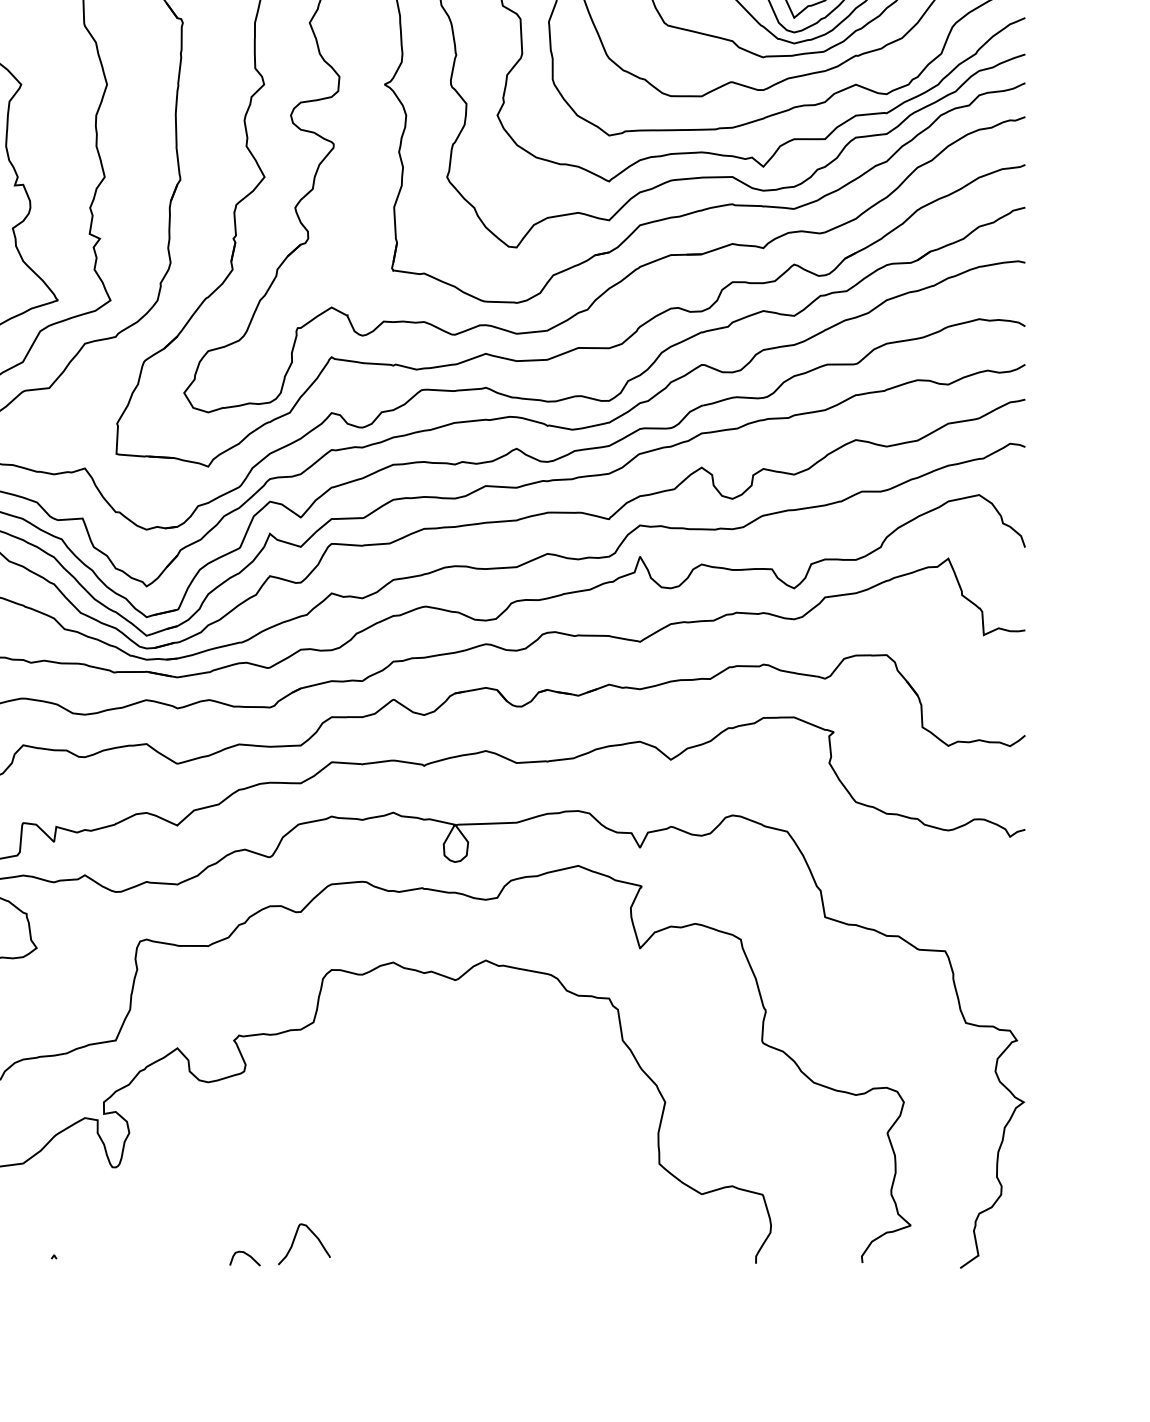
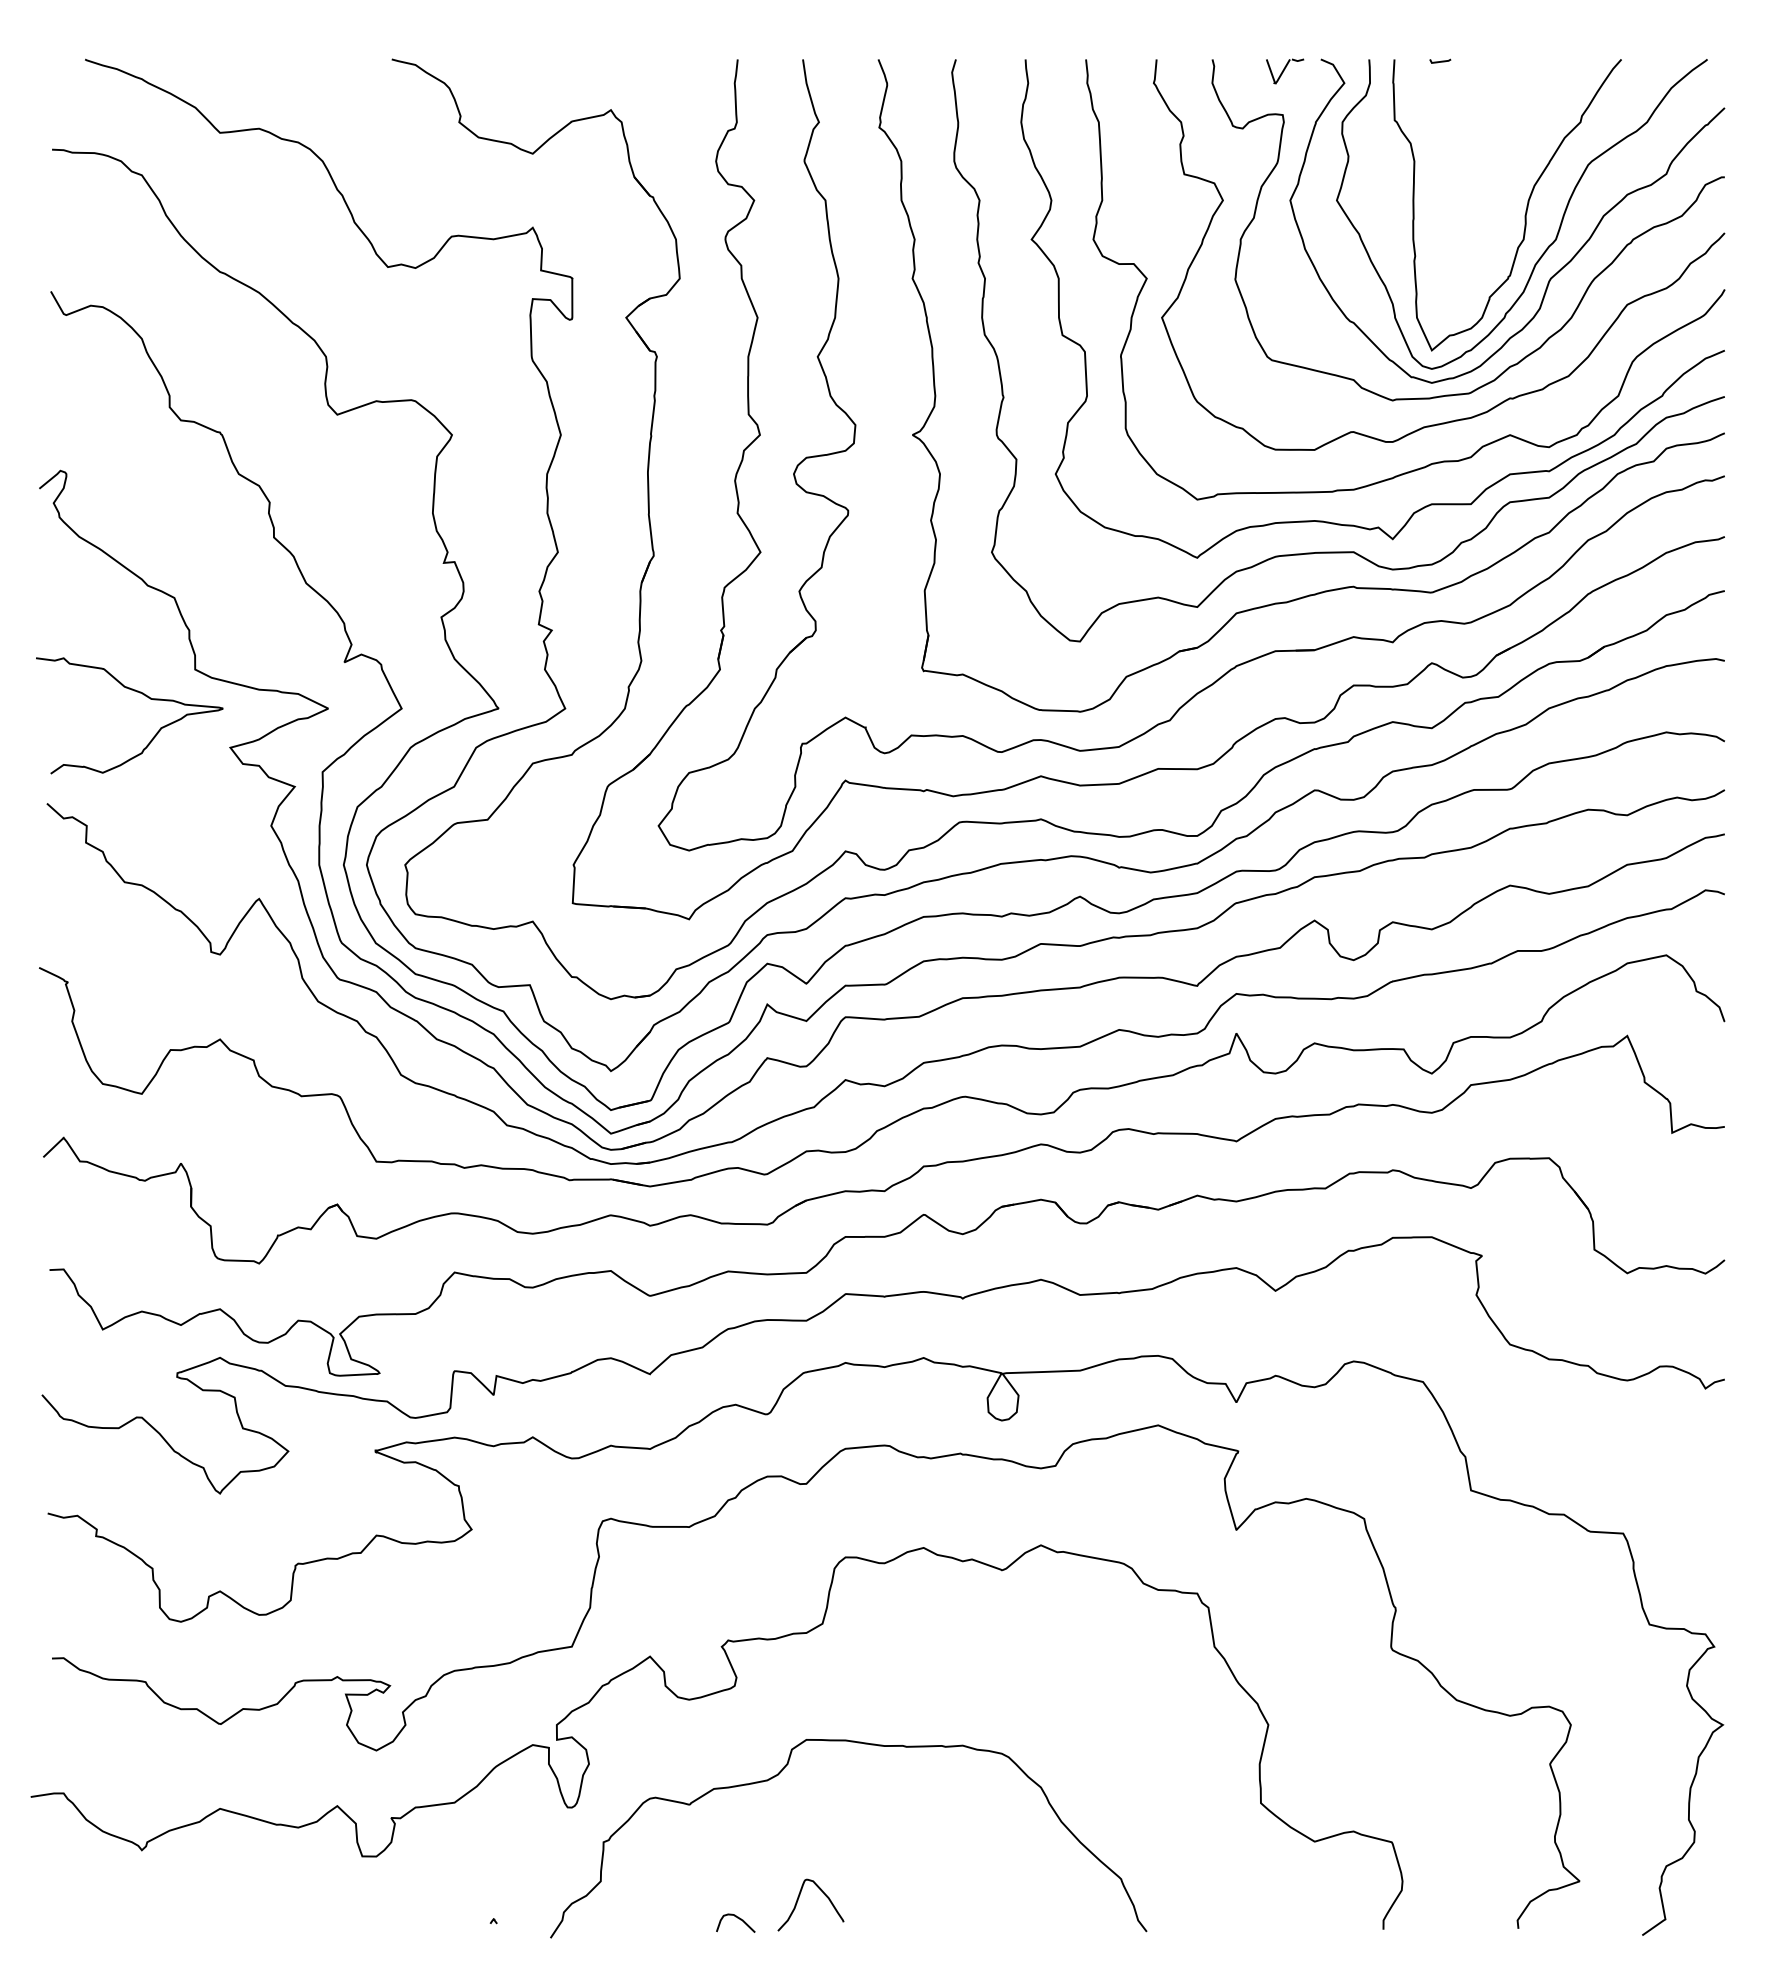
curve: (281, 1138) -> (782, 1771), added

